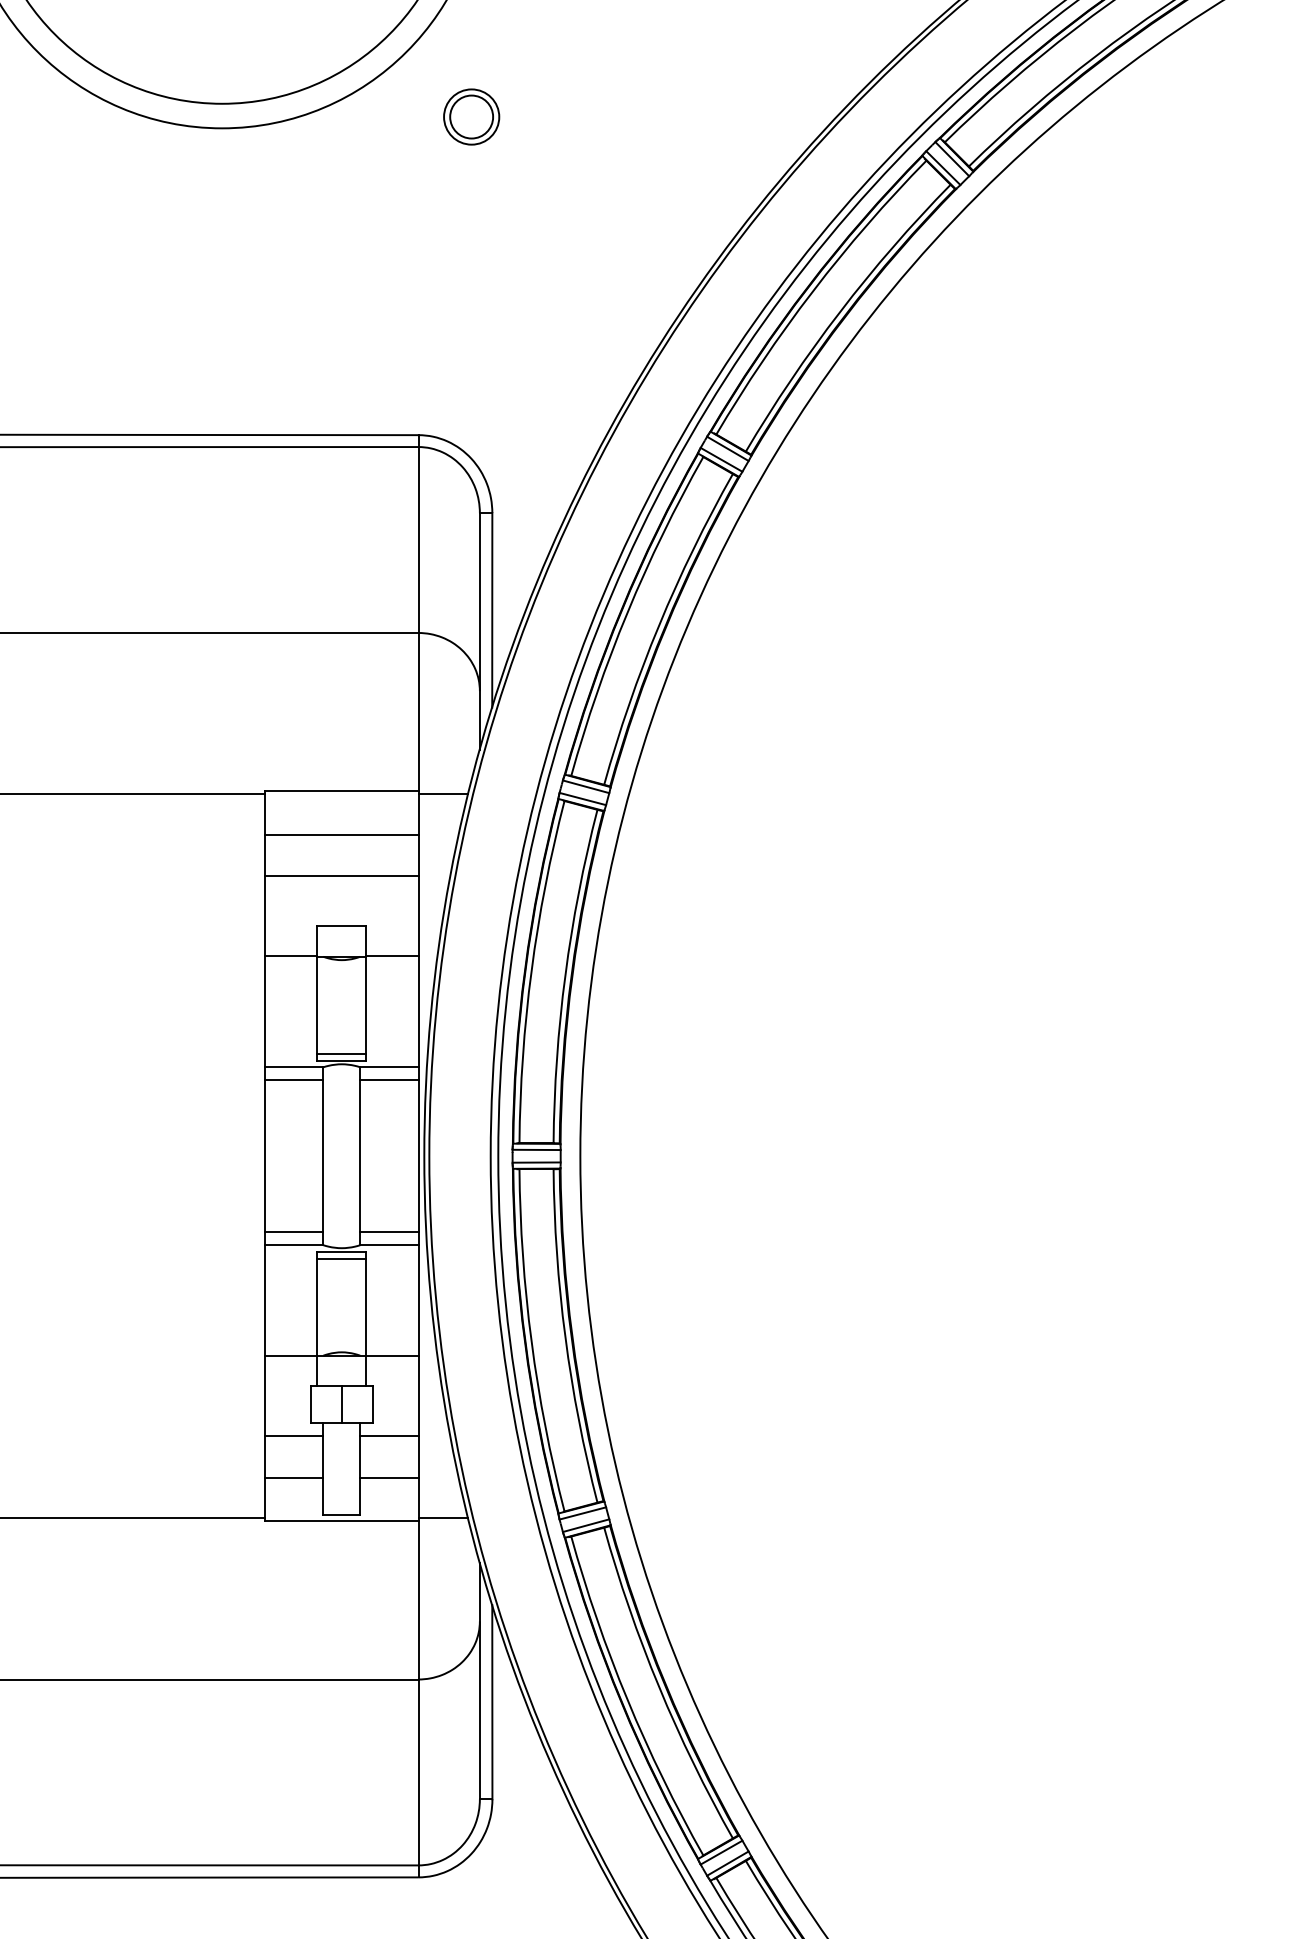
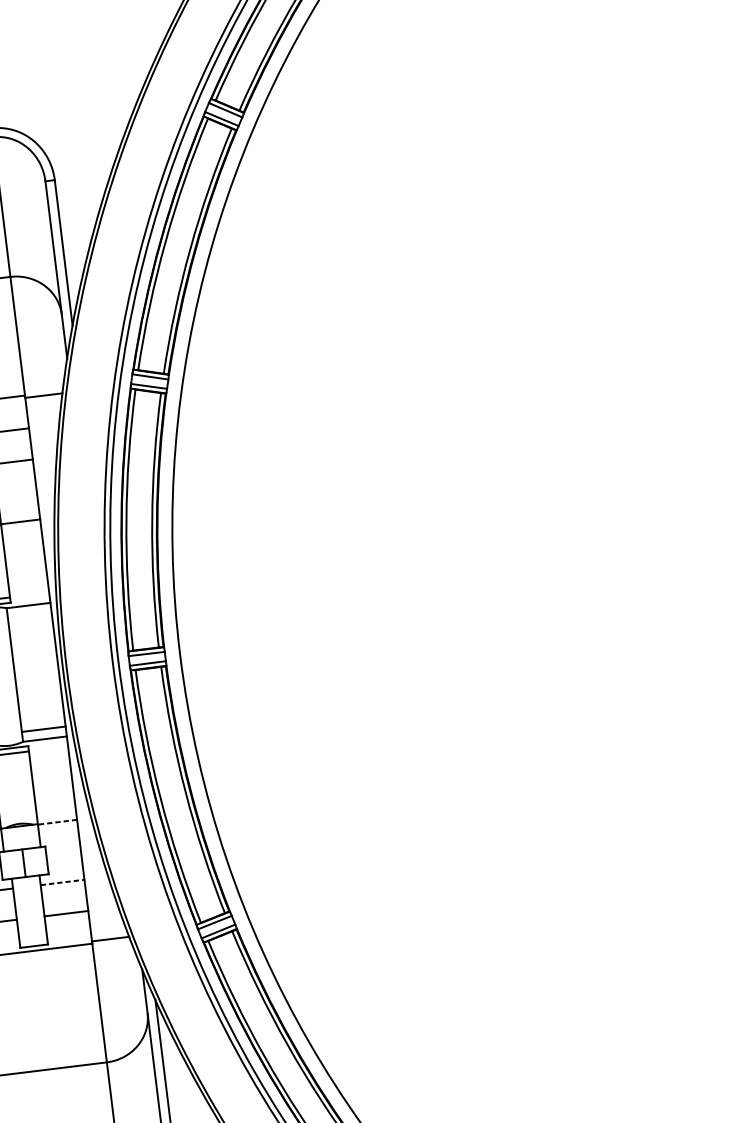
line: (389, 1080) -> (29, 615), removed
line: (391, 1356) -> (56, 822), solid -> dashed
line: (389, 1436) -> (62, 882), solid -> dashed

